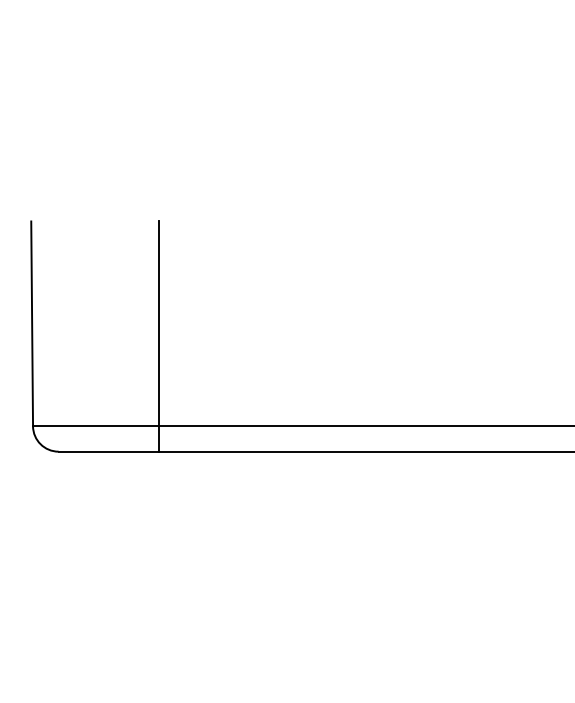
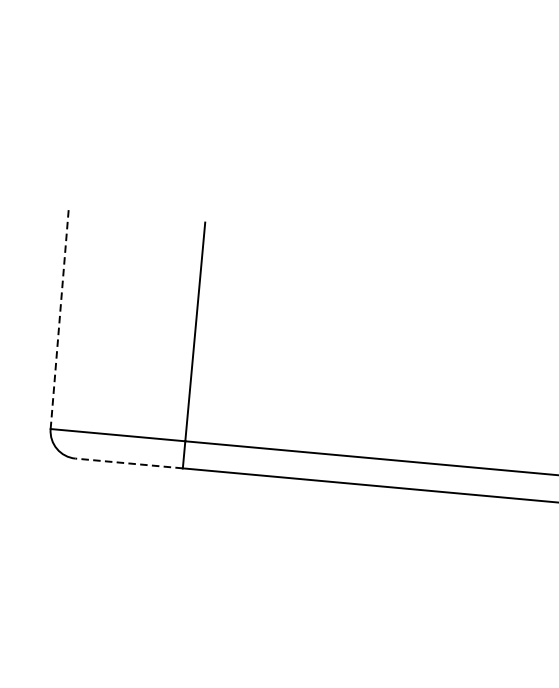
line: (32, 324) -> (59, 320), solid -> dashed
line: (108, 451) -> (128, 463), solid -> dashed

